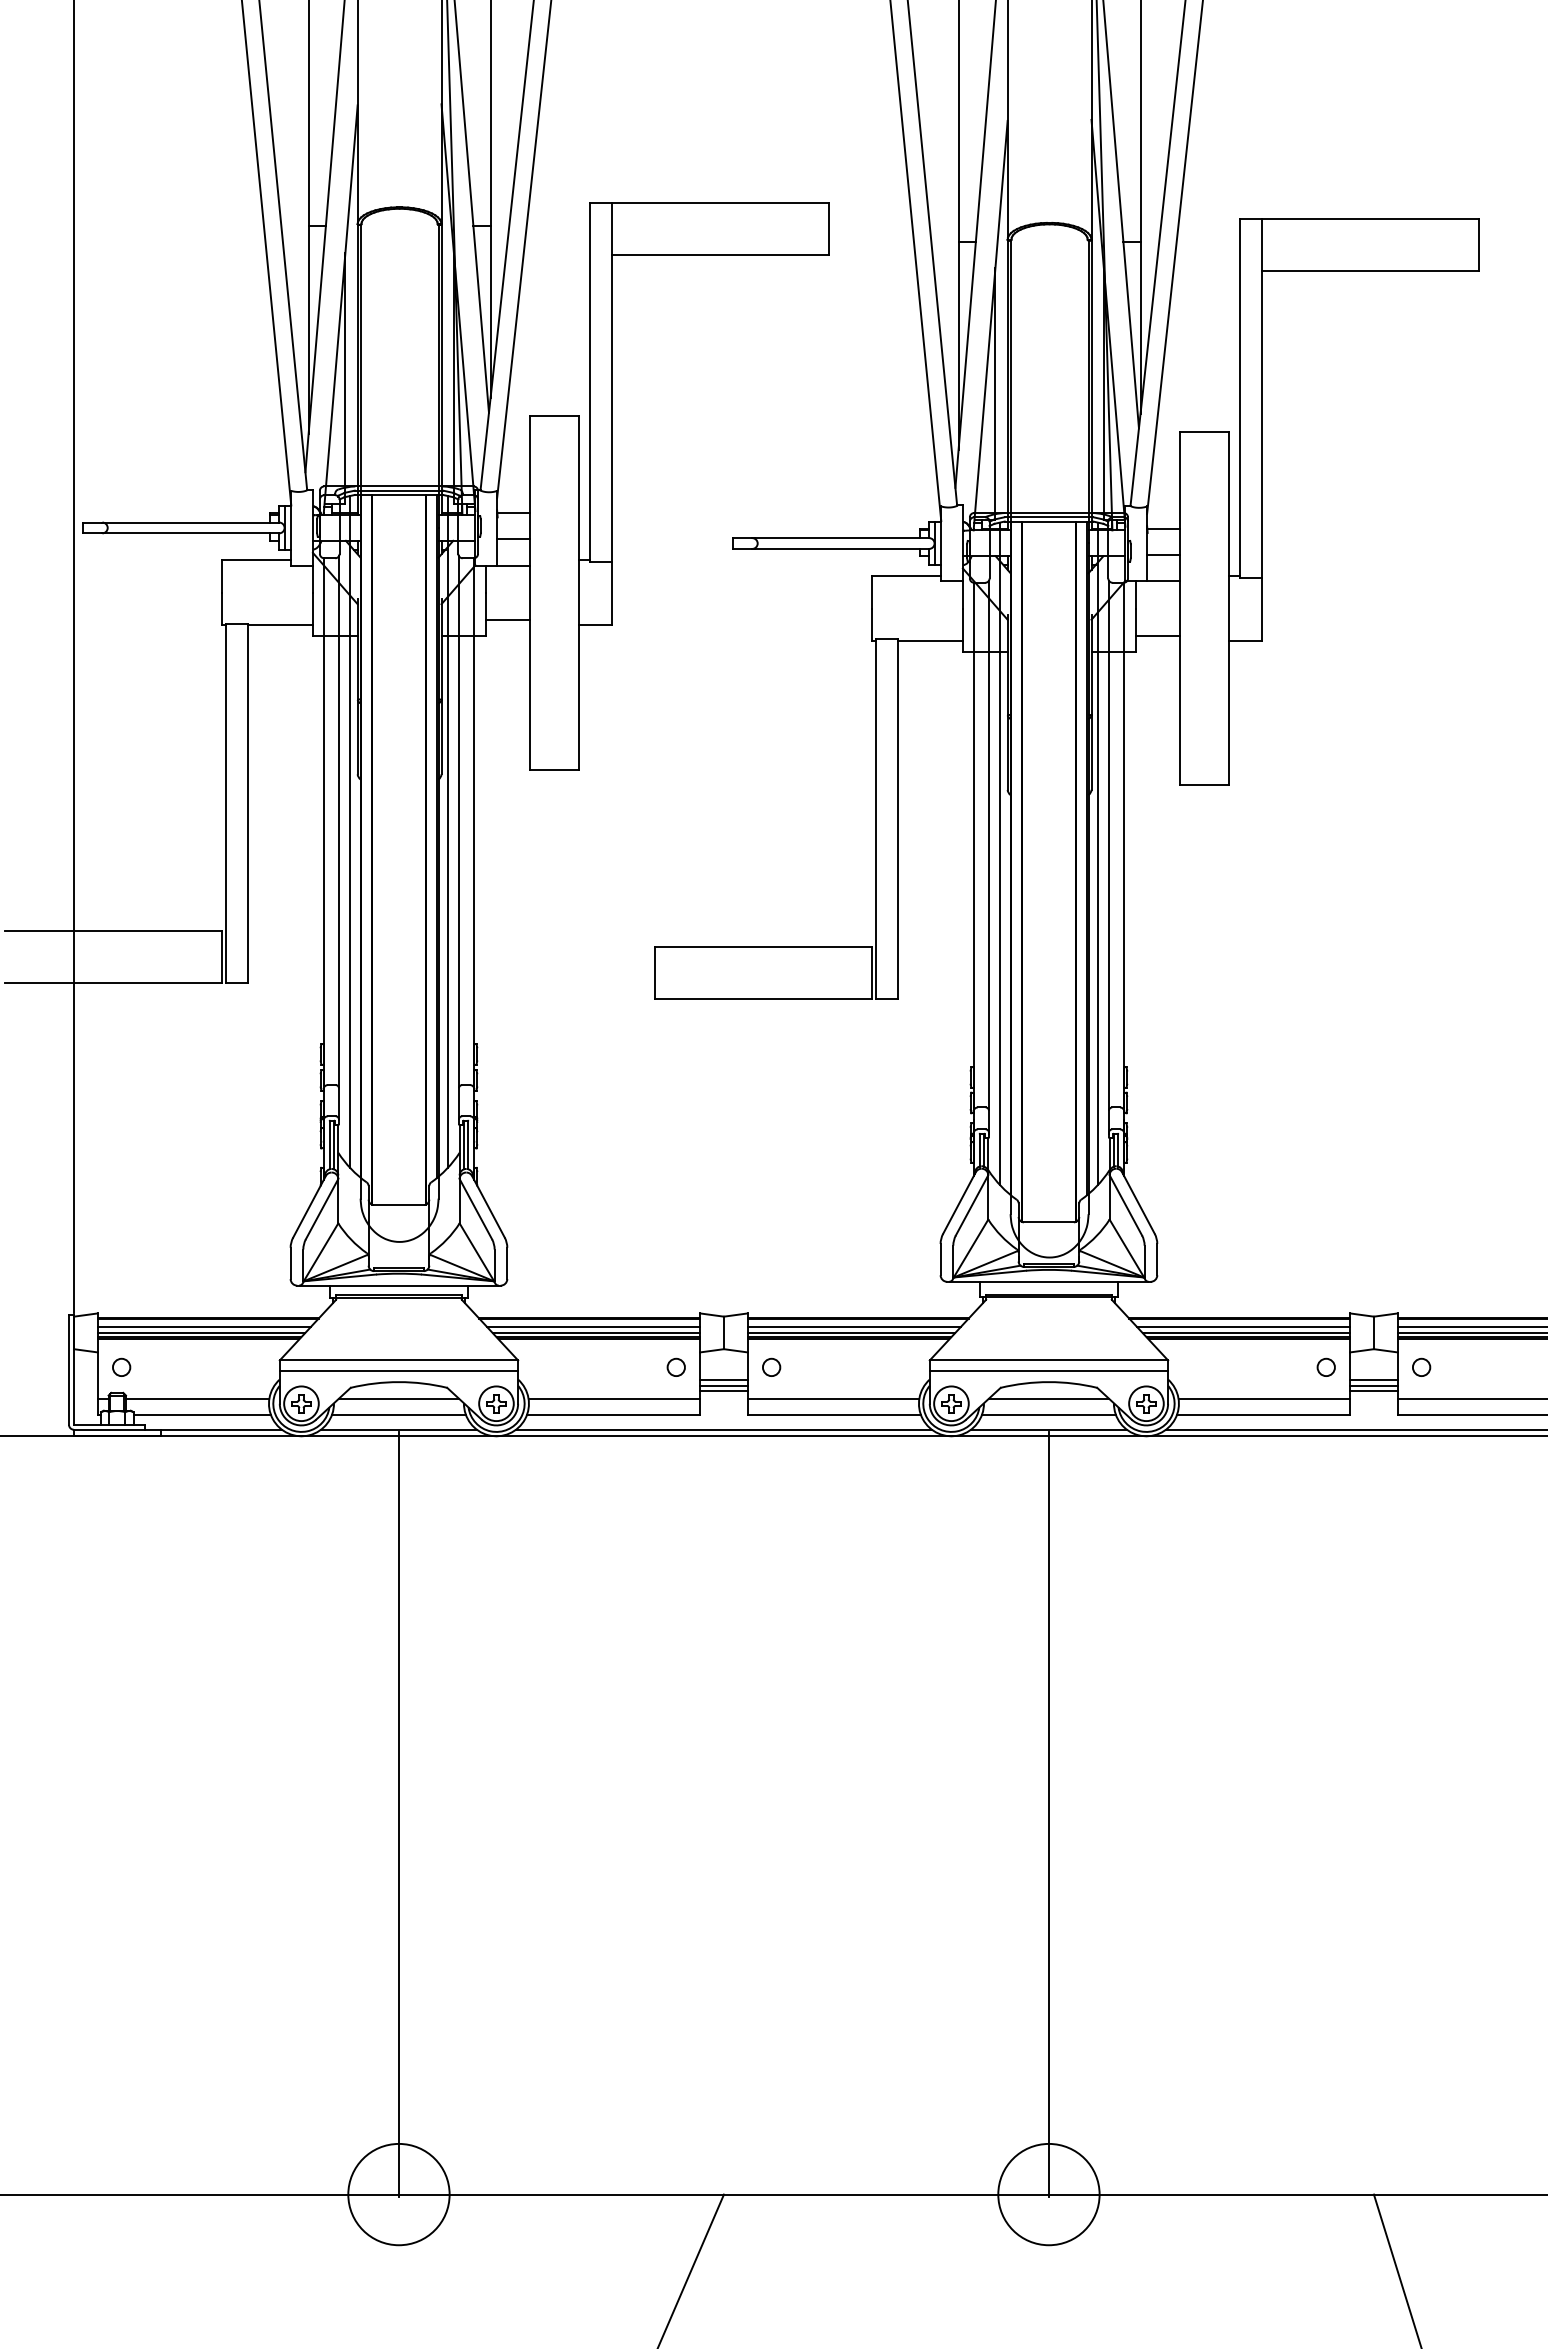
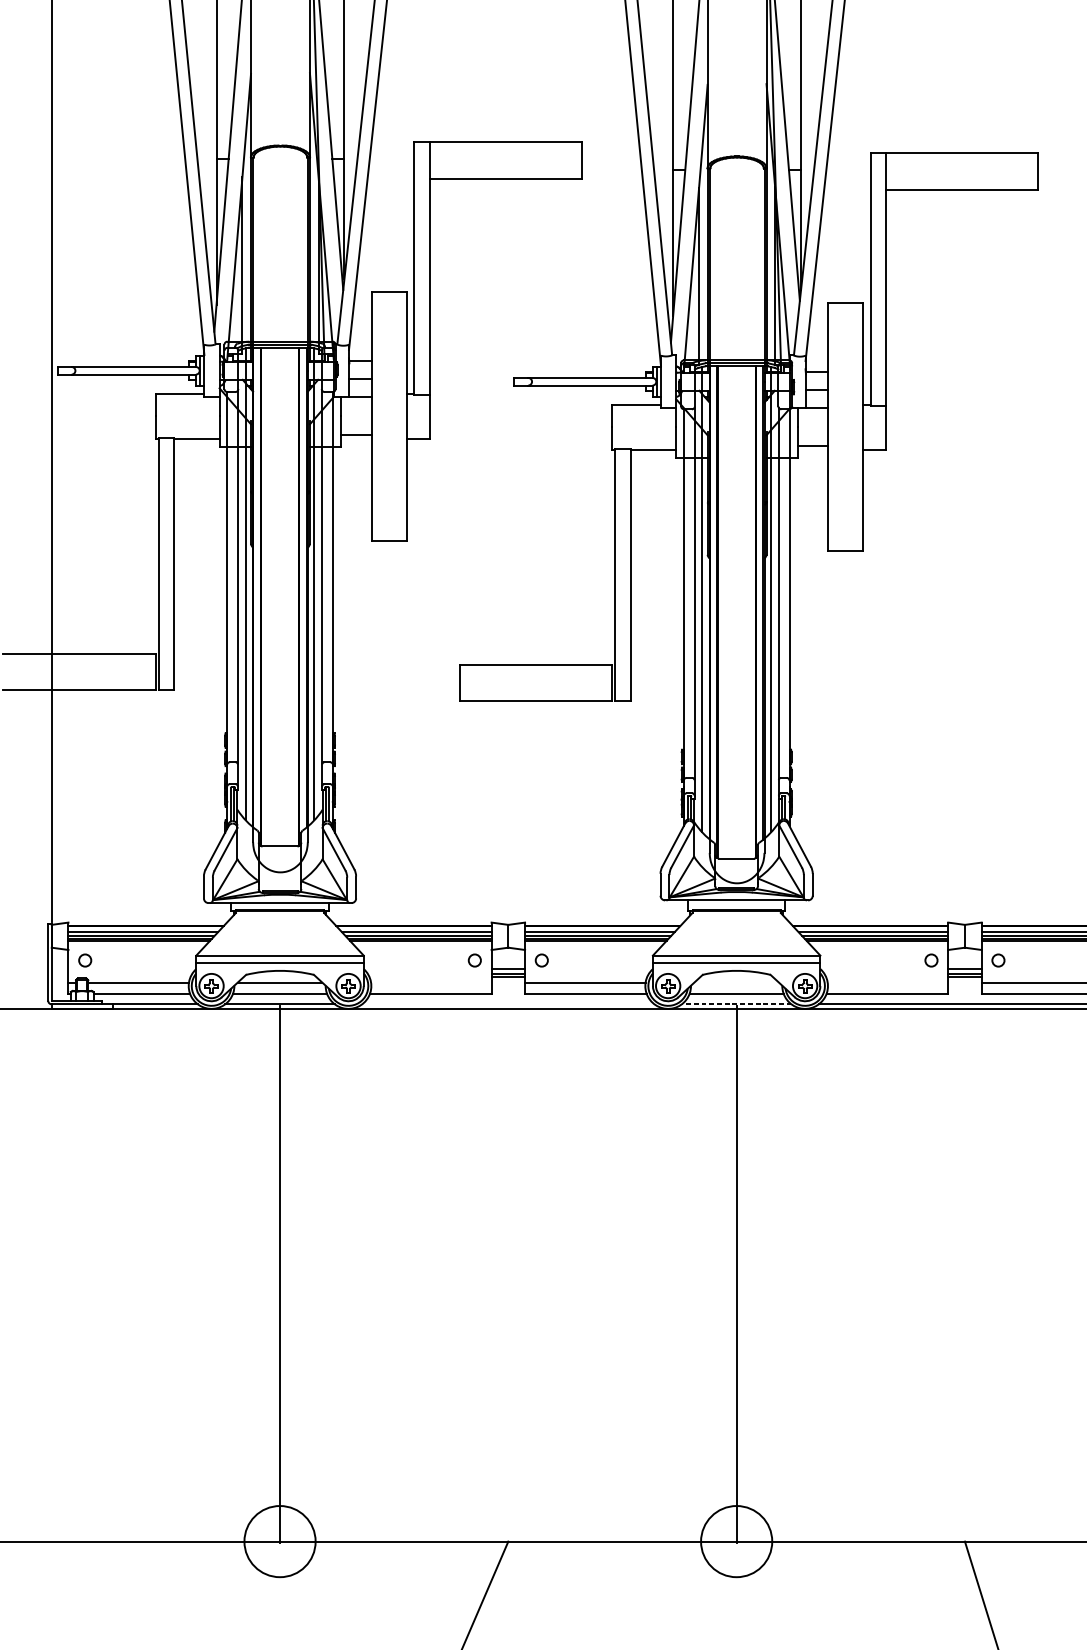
line: (614, 1398) -> (431, 982), removed
line: (1048, 1398) -> (736, 982), removed
line: (1264, 1398) -> (888, 982), removed
line: (723, 1429) -> (508, 1004), removed
line: (1048, 1429) -> (736, 1004), solid -> dashed

